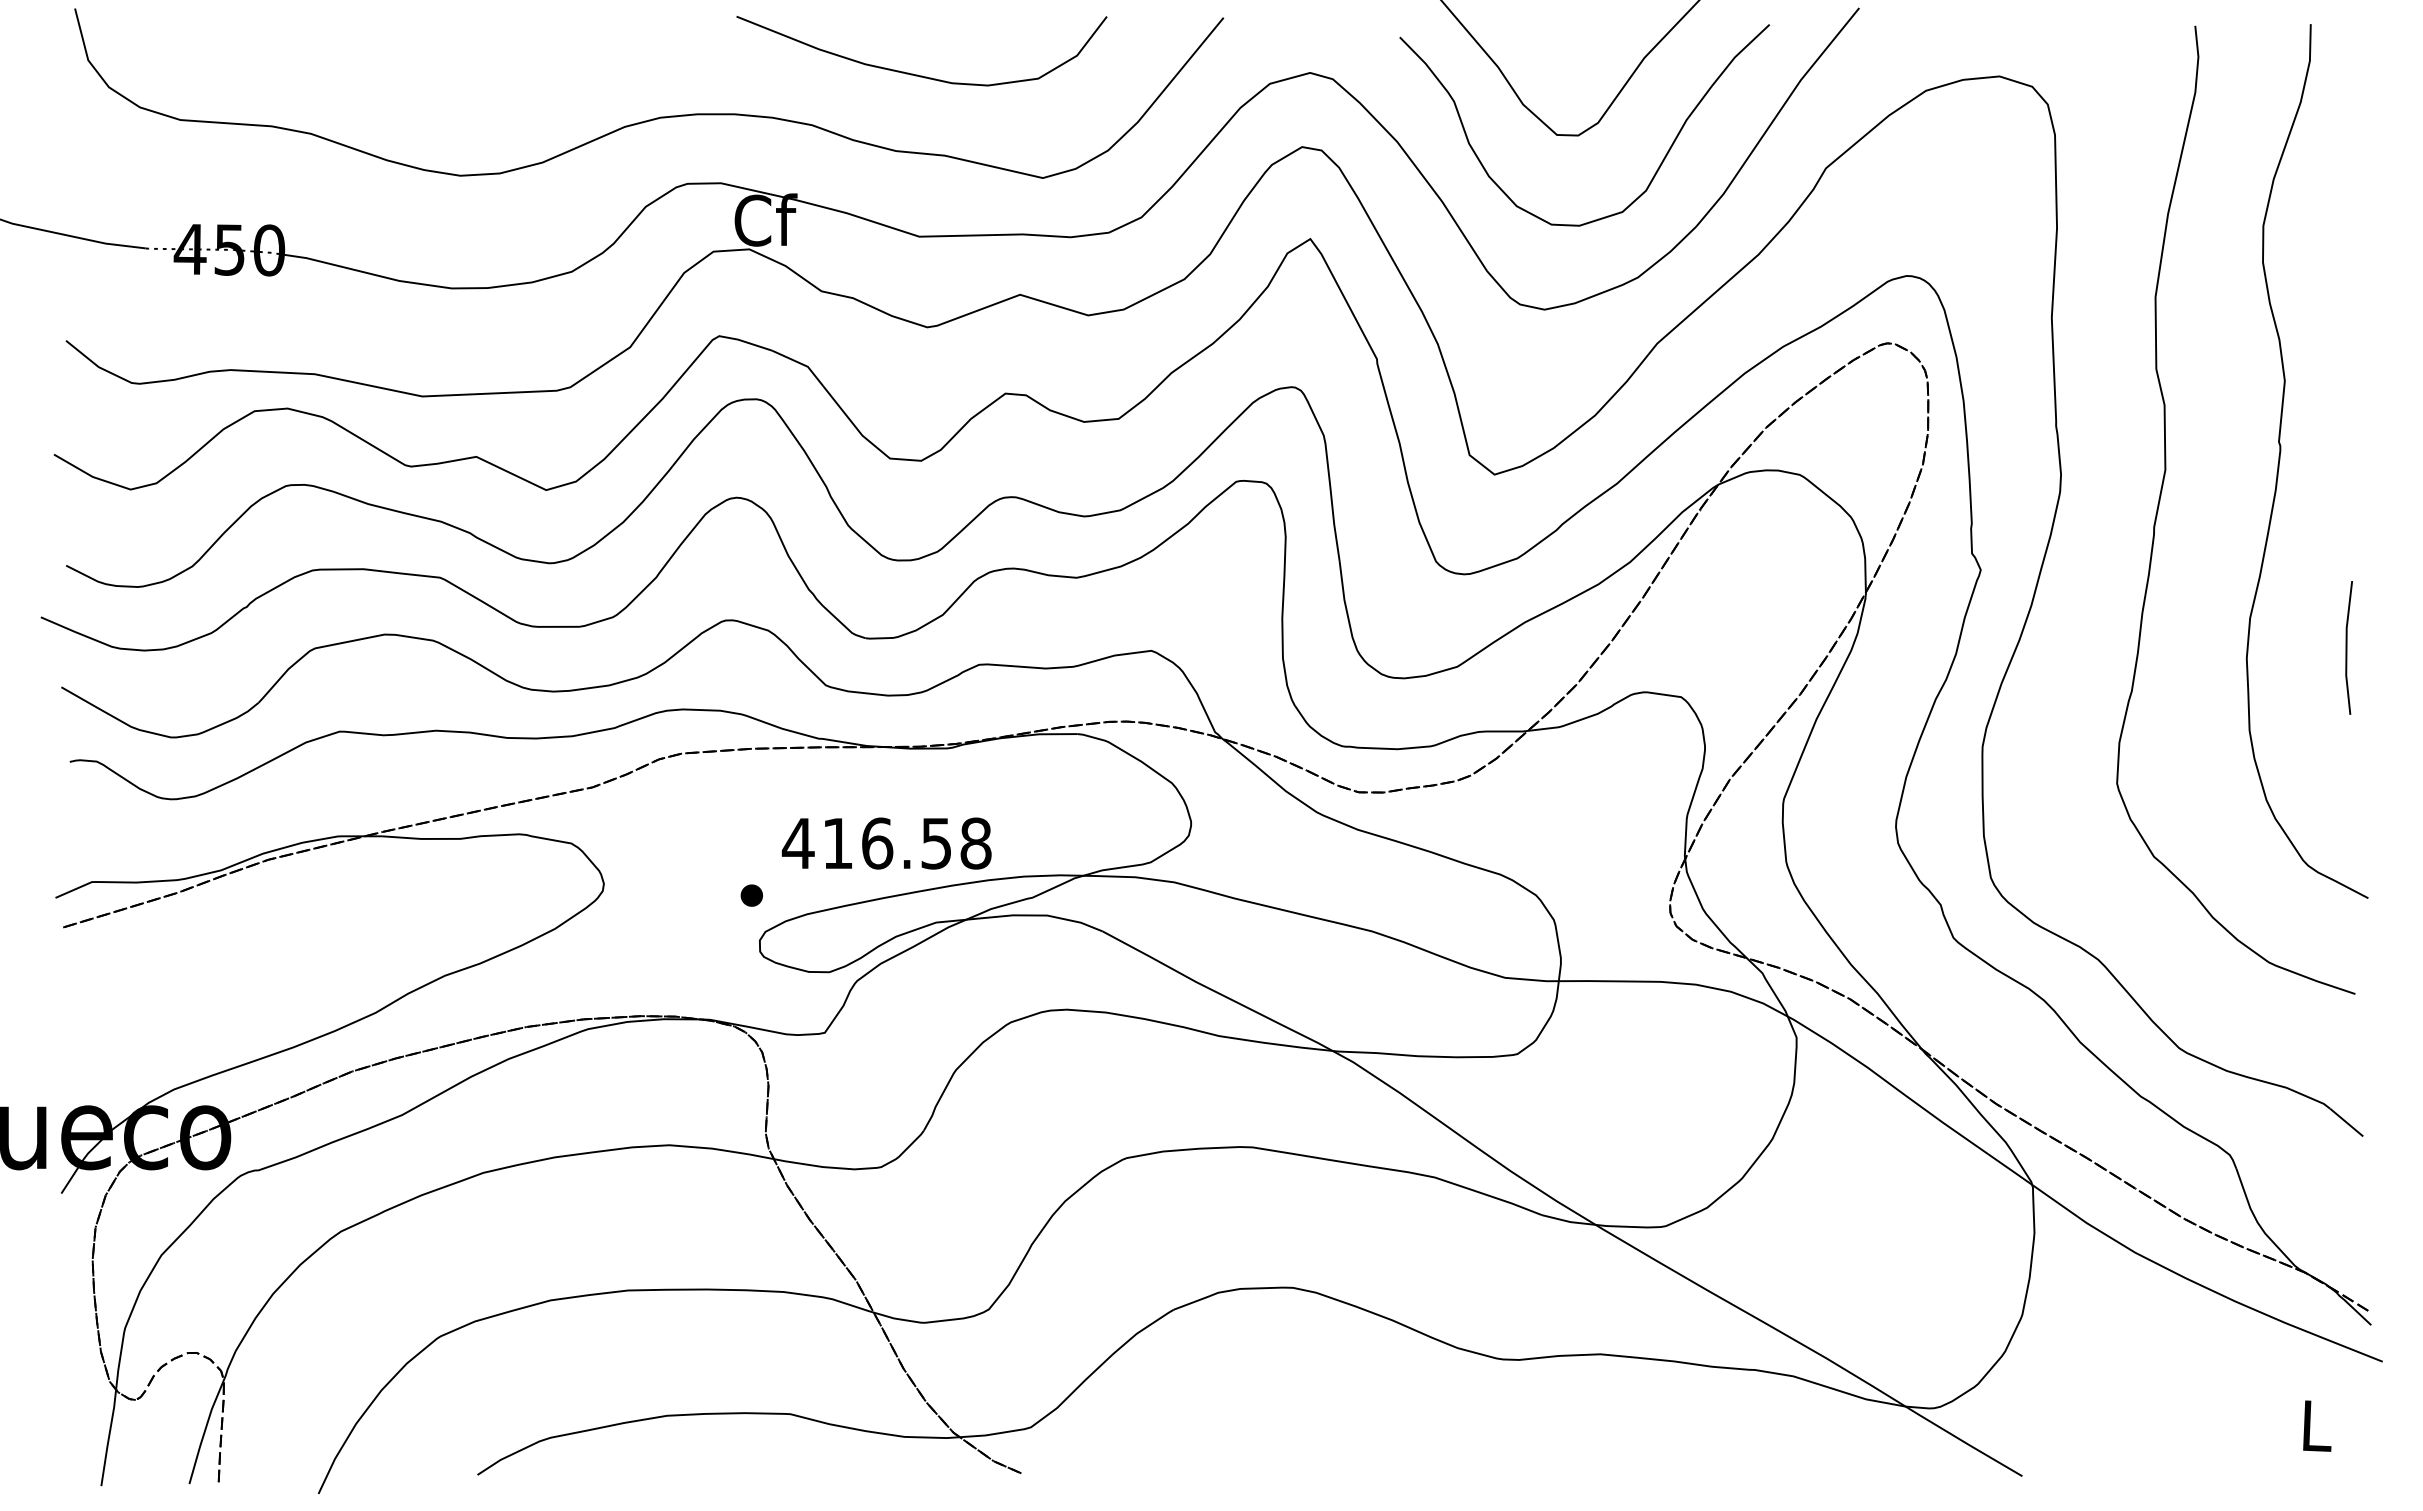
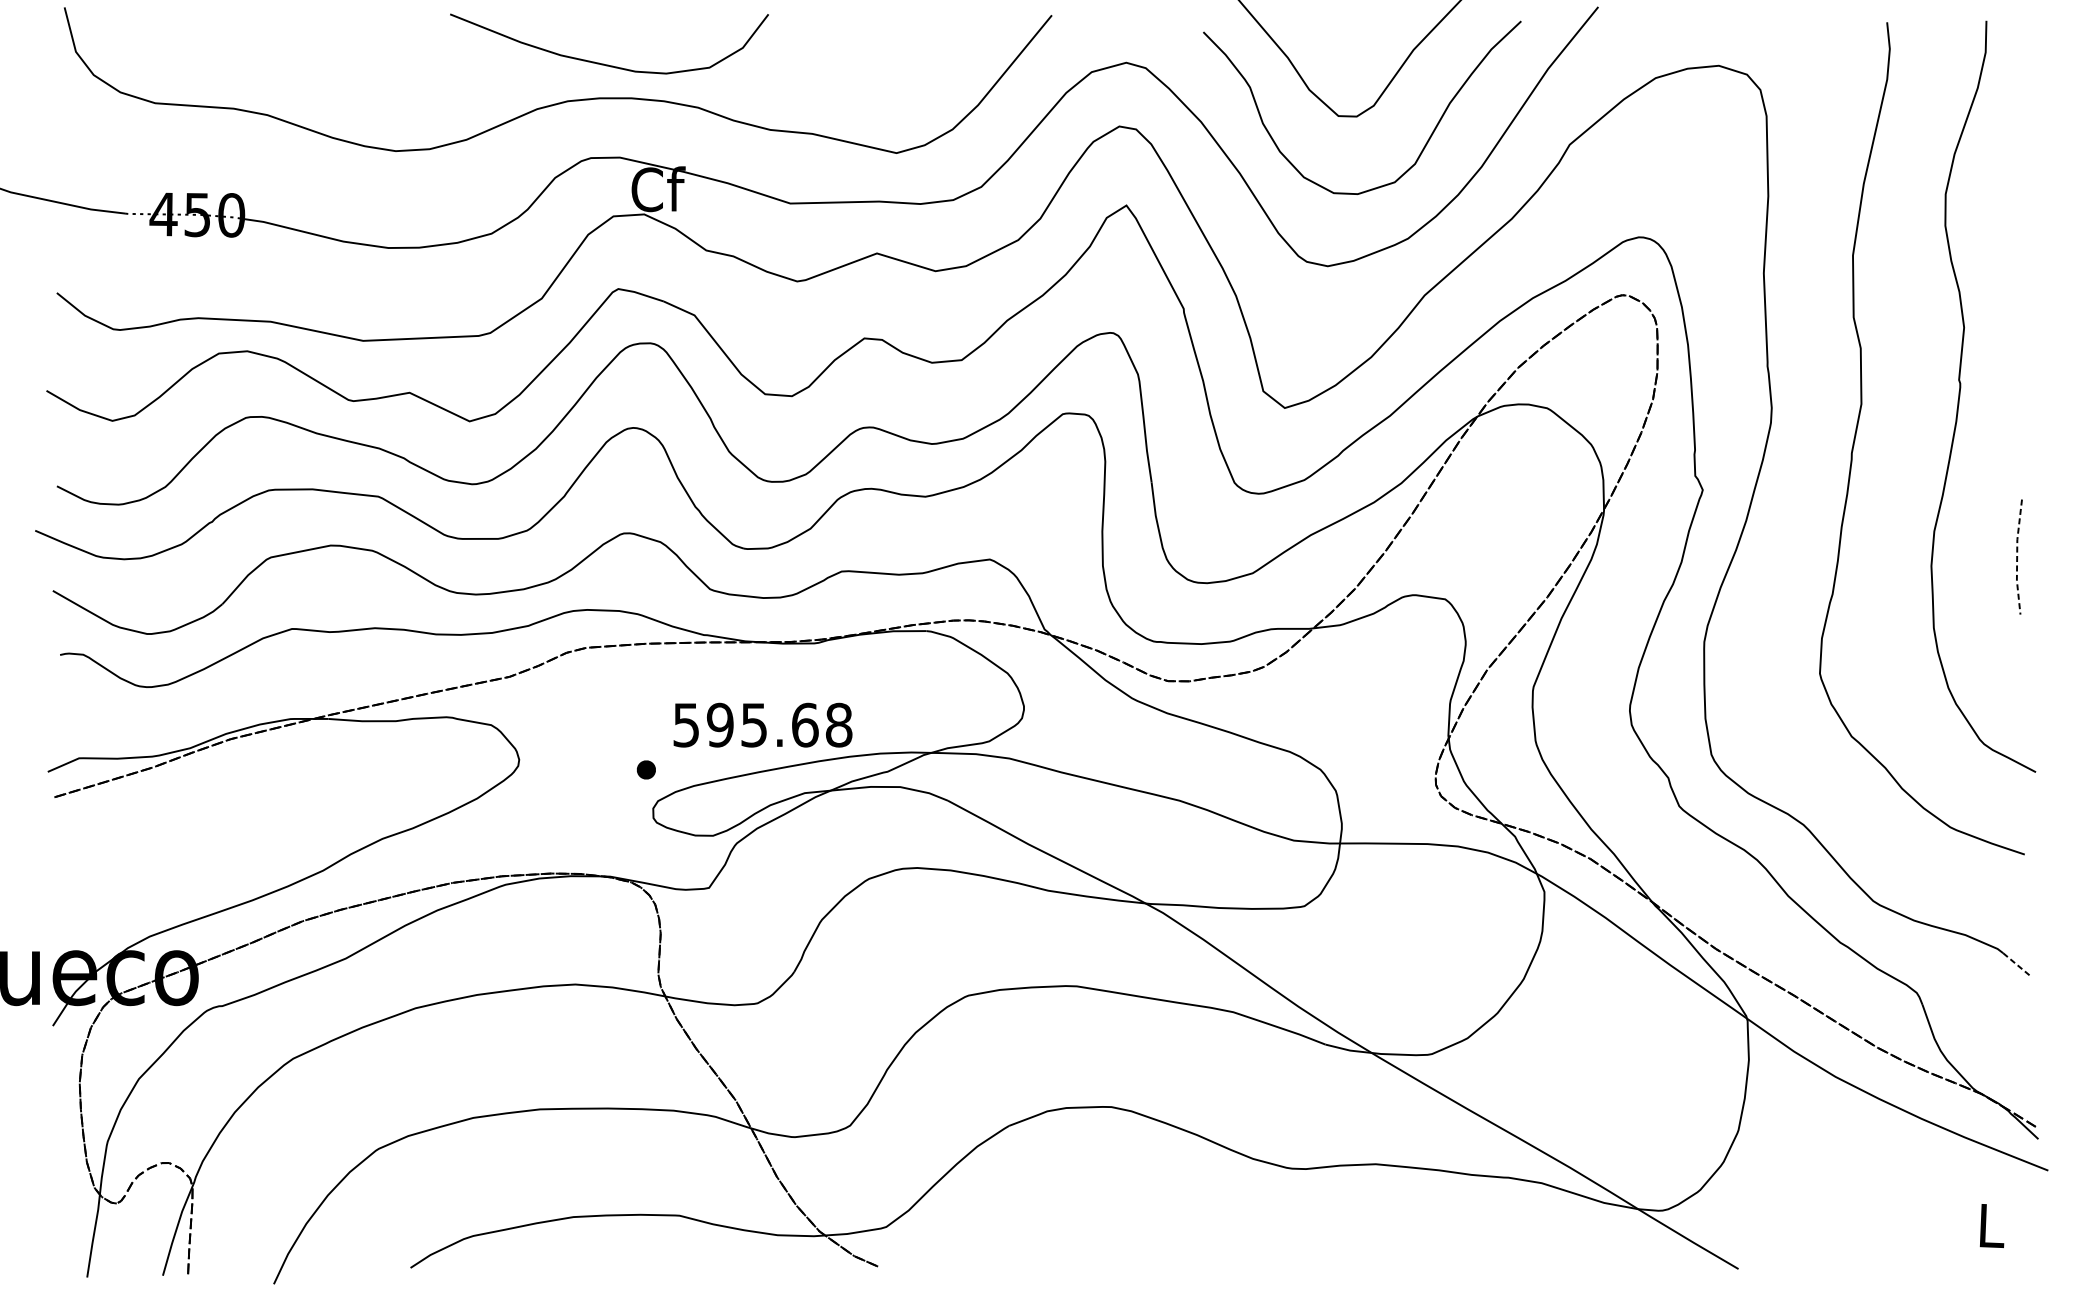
curve: (917, 74) -> (605, 64), moved
line: (2346, 647) -> (2017, 556), solid -> dashed
text: (866, 843) -> (744, 725), 416.58 -> 595.68
line: (2346, 1122) -> (2017, 964), solid -> dashed

